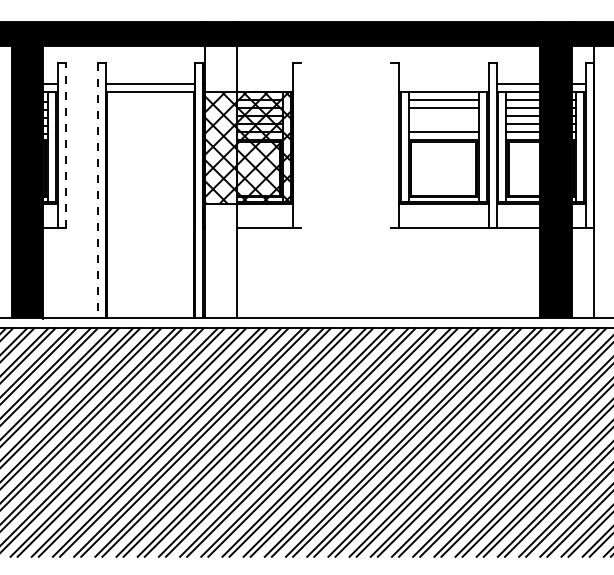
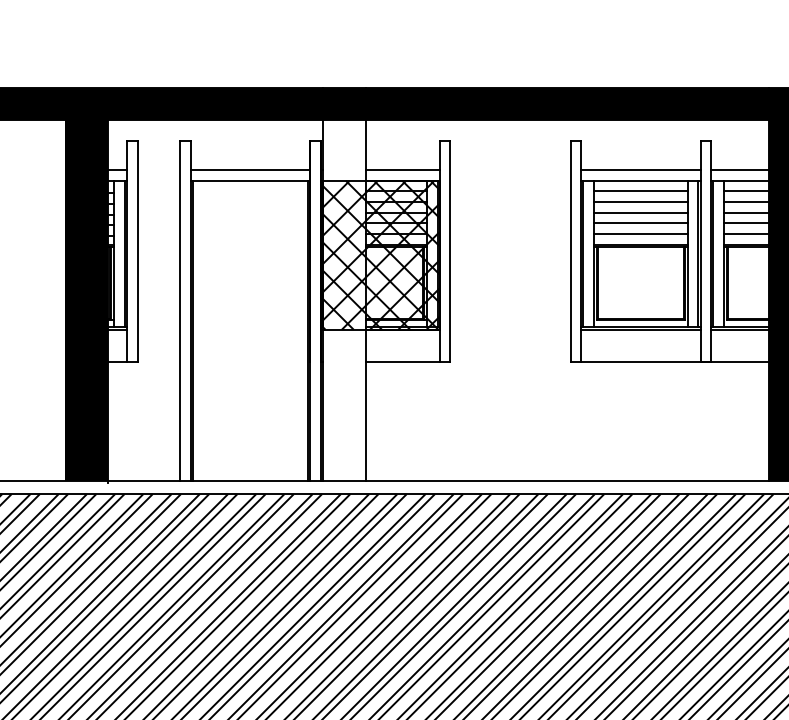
line: (264, 84) -> (402, 170), added
line: (443, 84) -> (640, 170), added
line: (443, 116) -> (640, 212), added
line: (443, 124) -> (640, 223), added
line: (65, 145) -> (137, 251), dashed -> solid
line: (300, 145) -> (450, 251), added
line: (391, 145) -> (571, 251), added
line: (97, 190) -> (179, 311), dashed -> solid

